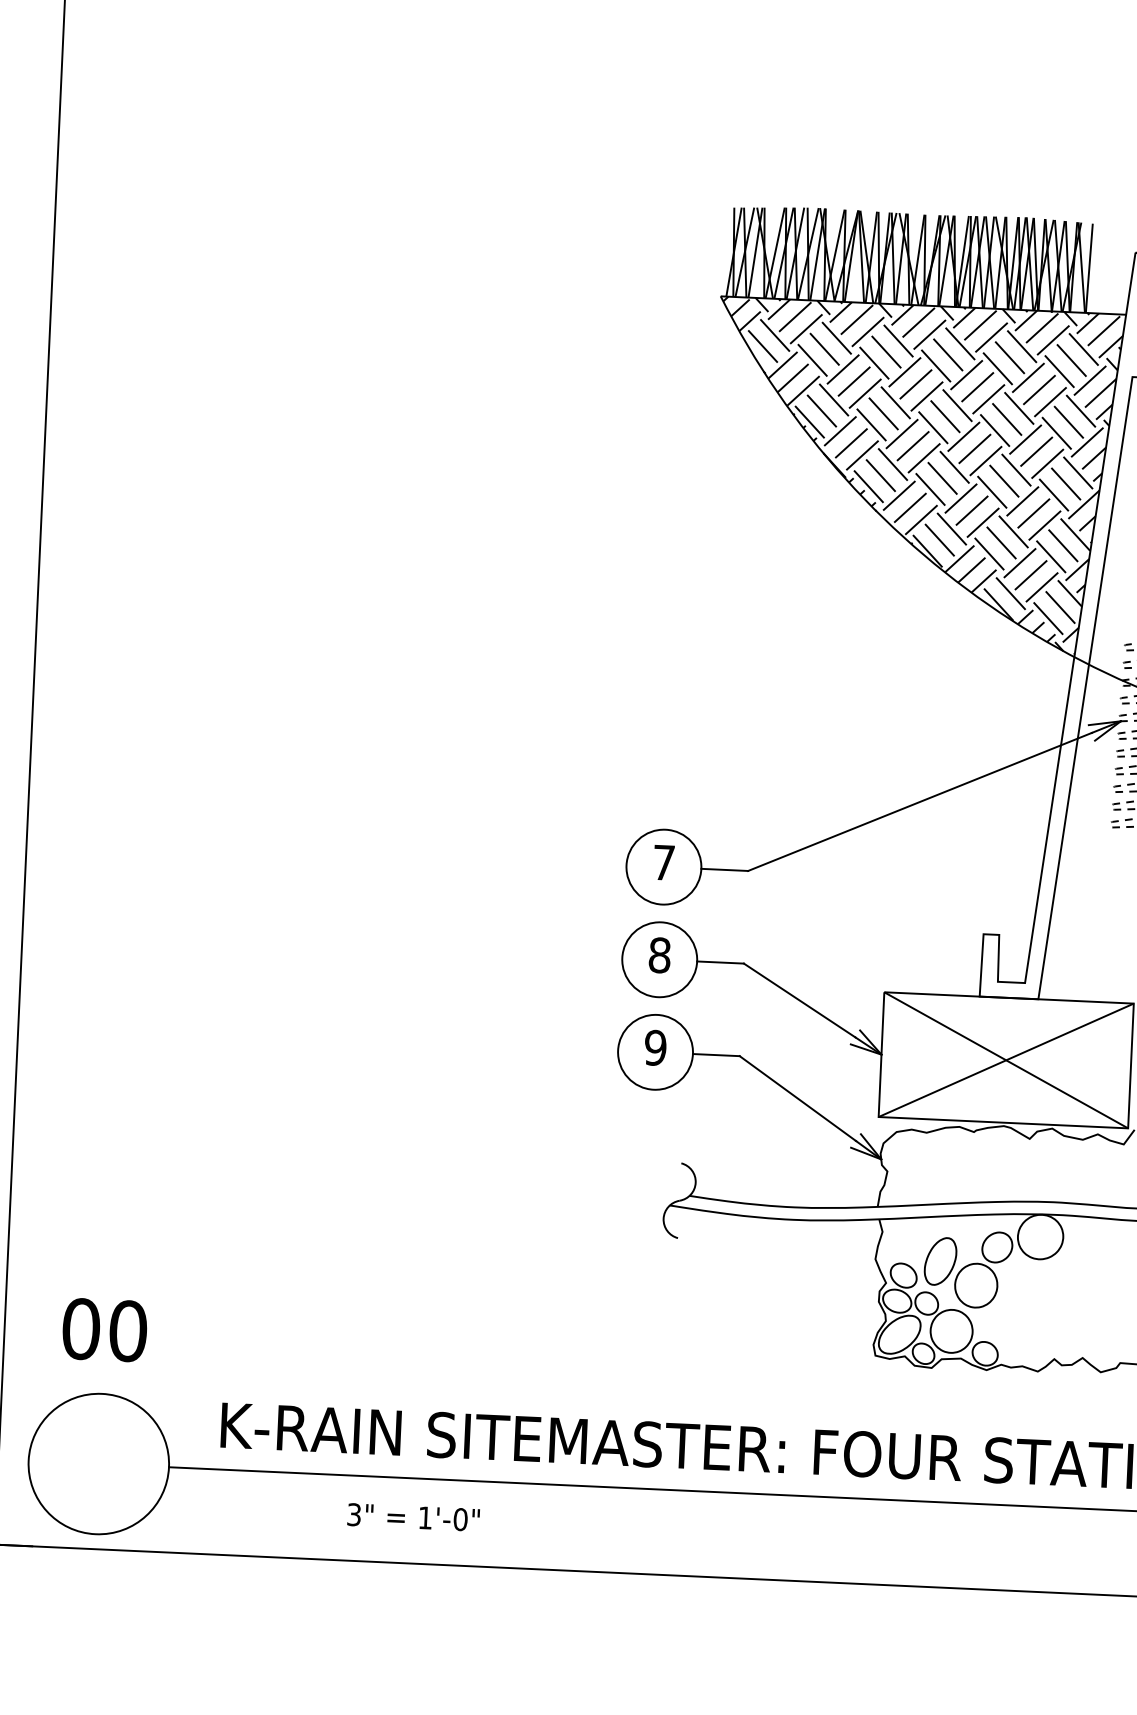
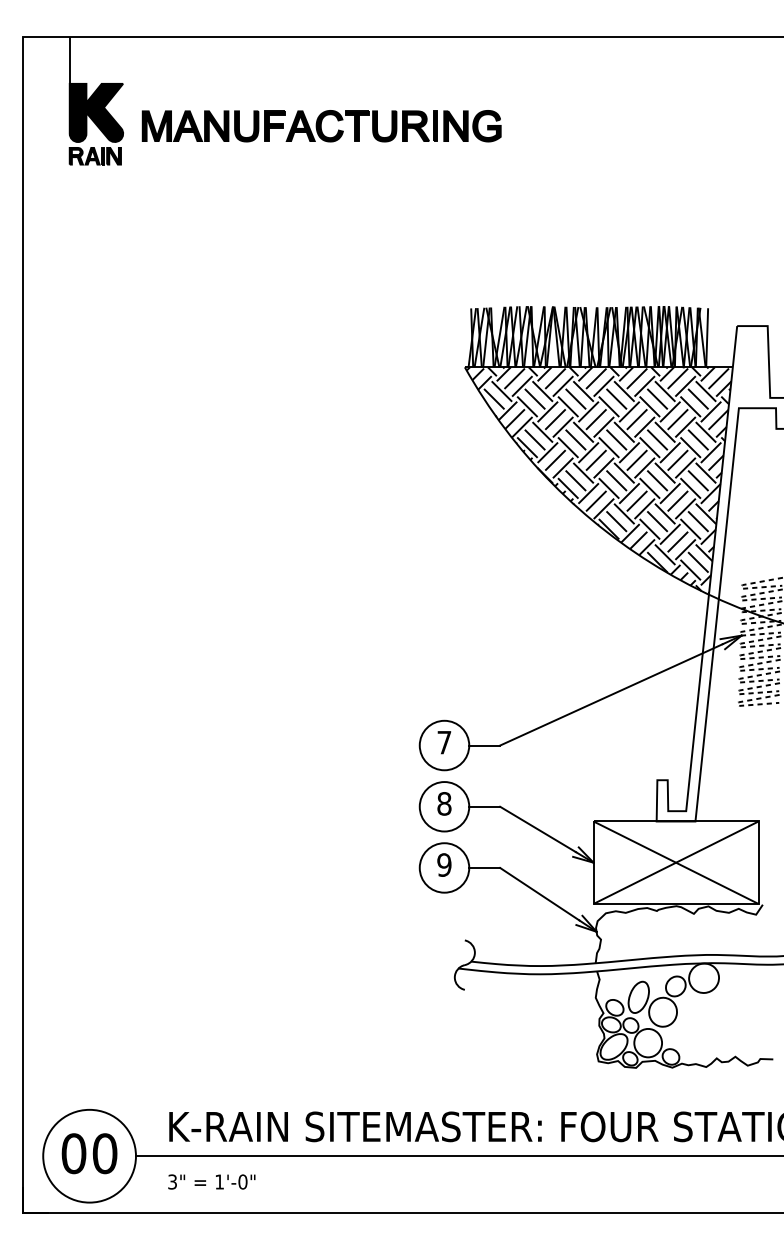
text: (104, 1329) -> (89, 1153), moved
text: (413, 1516) -> (211, 1181), moved

